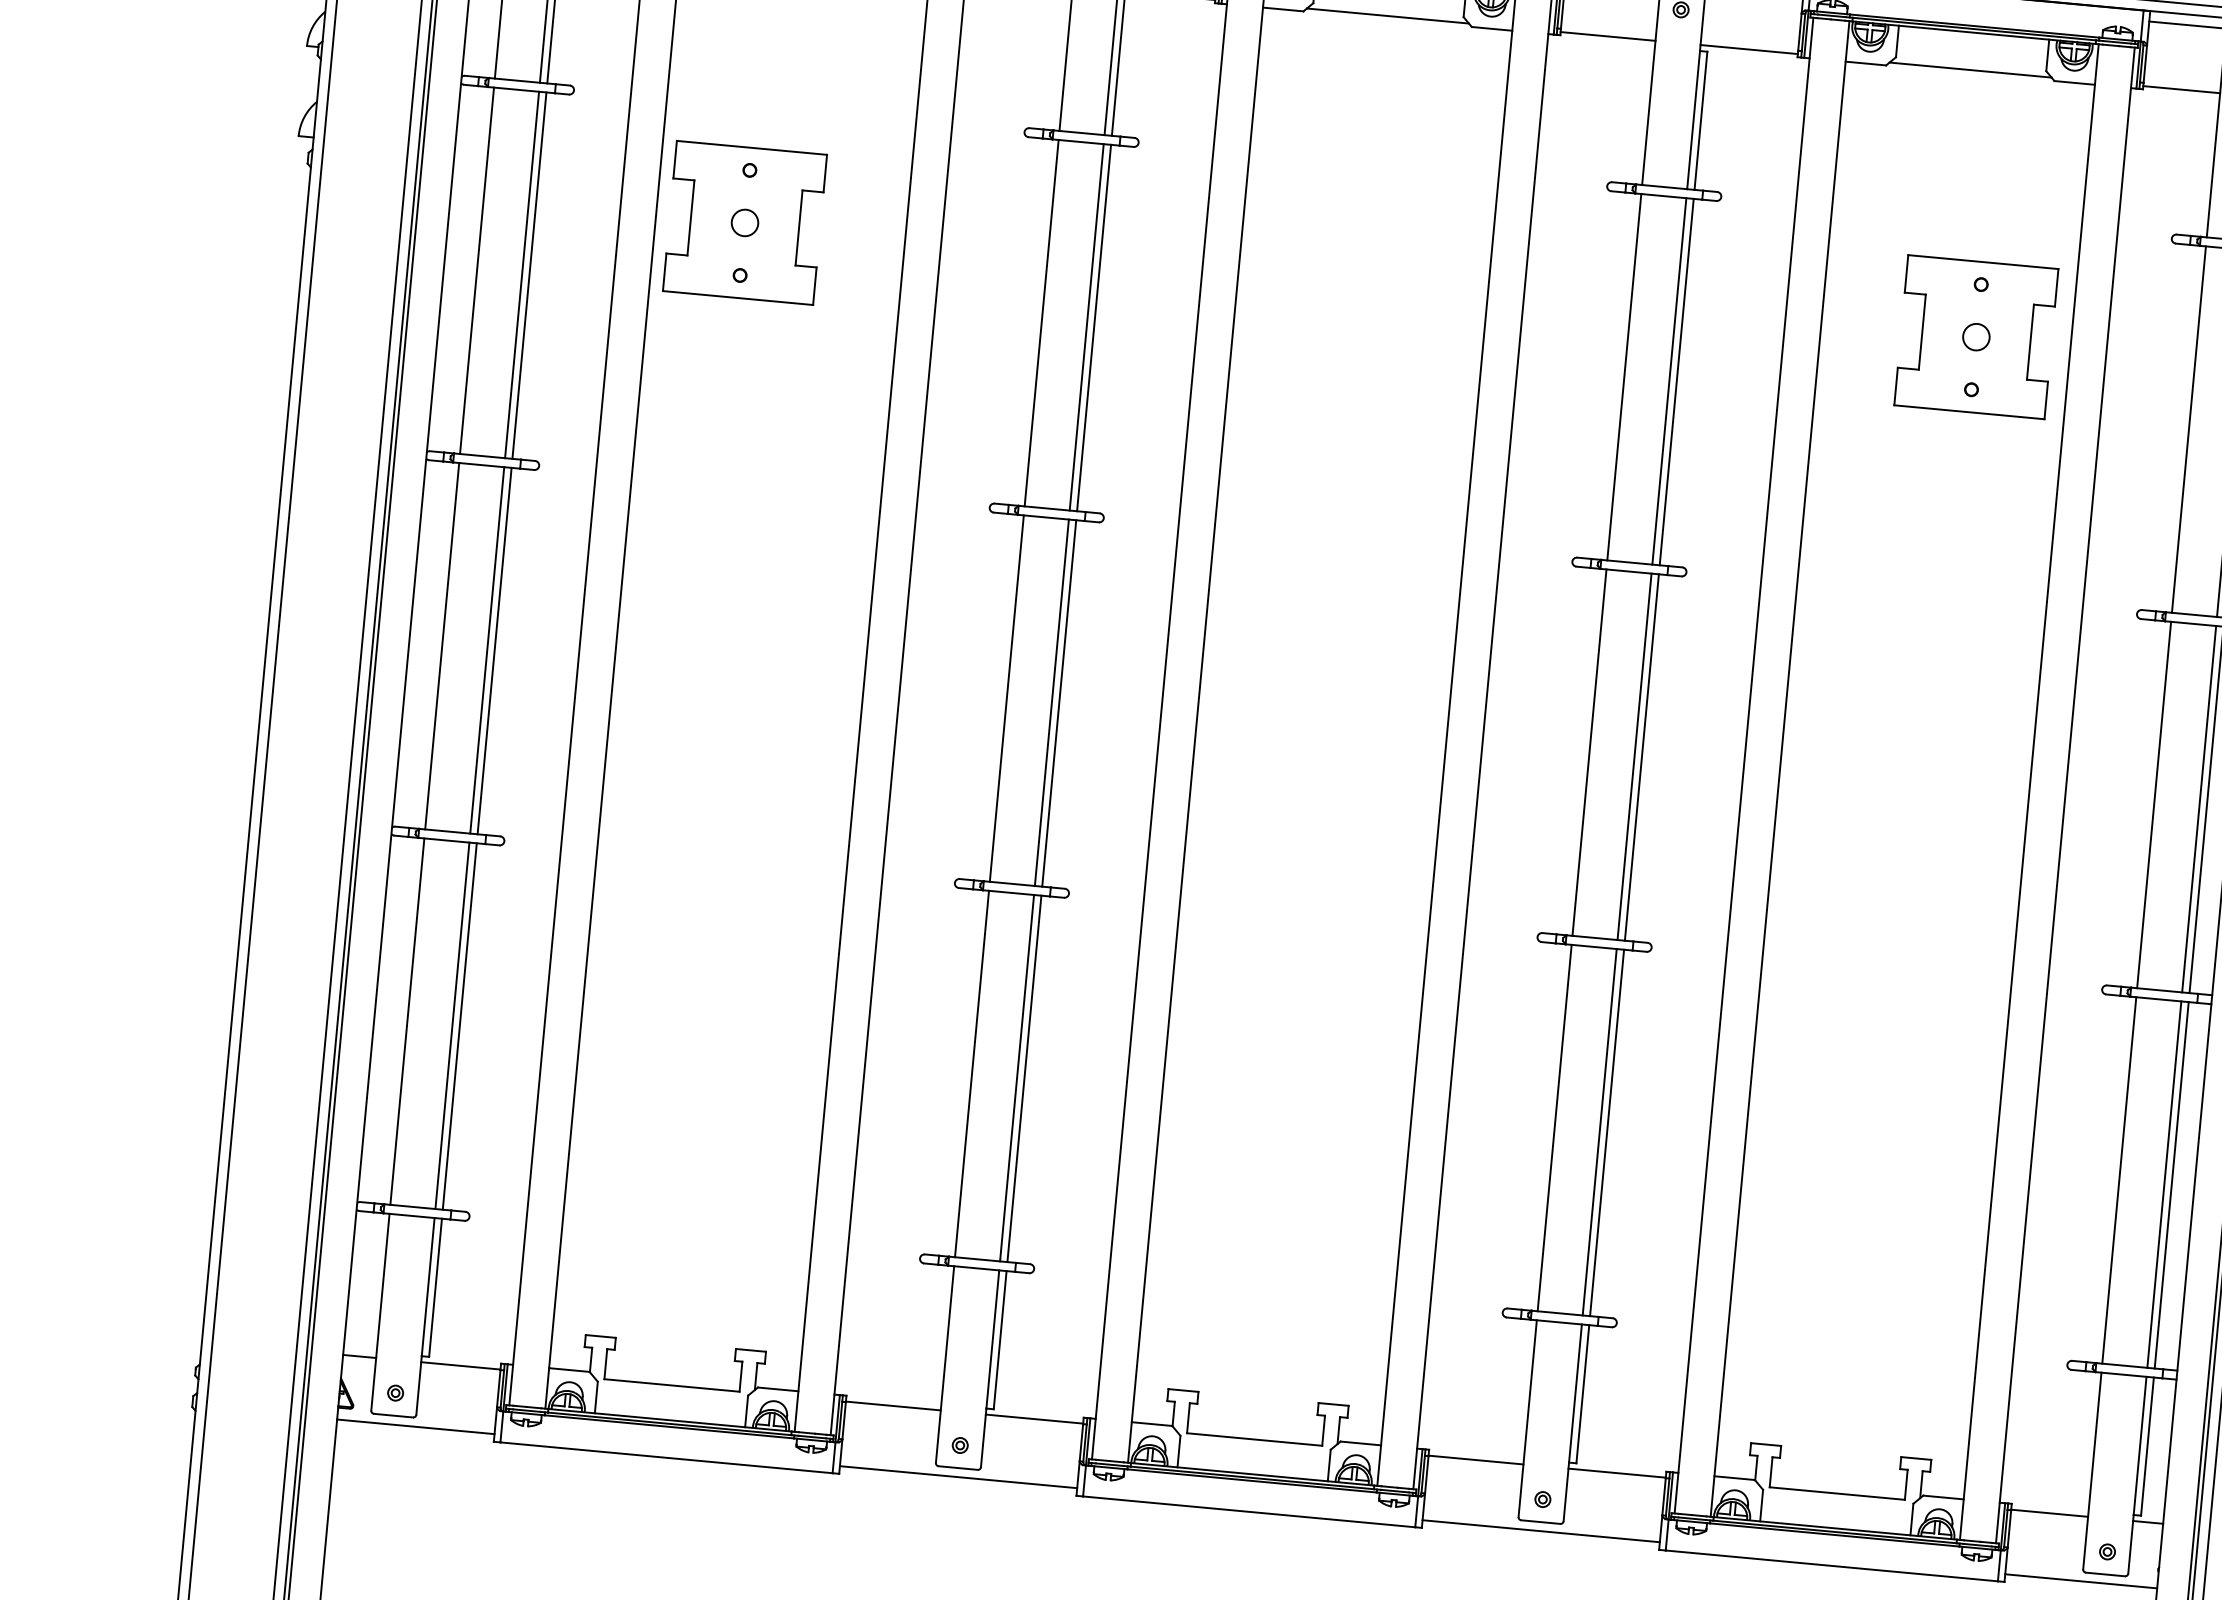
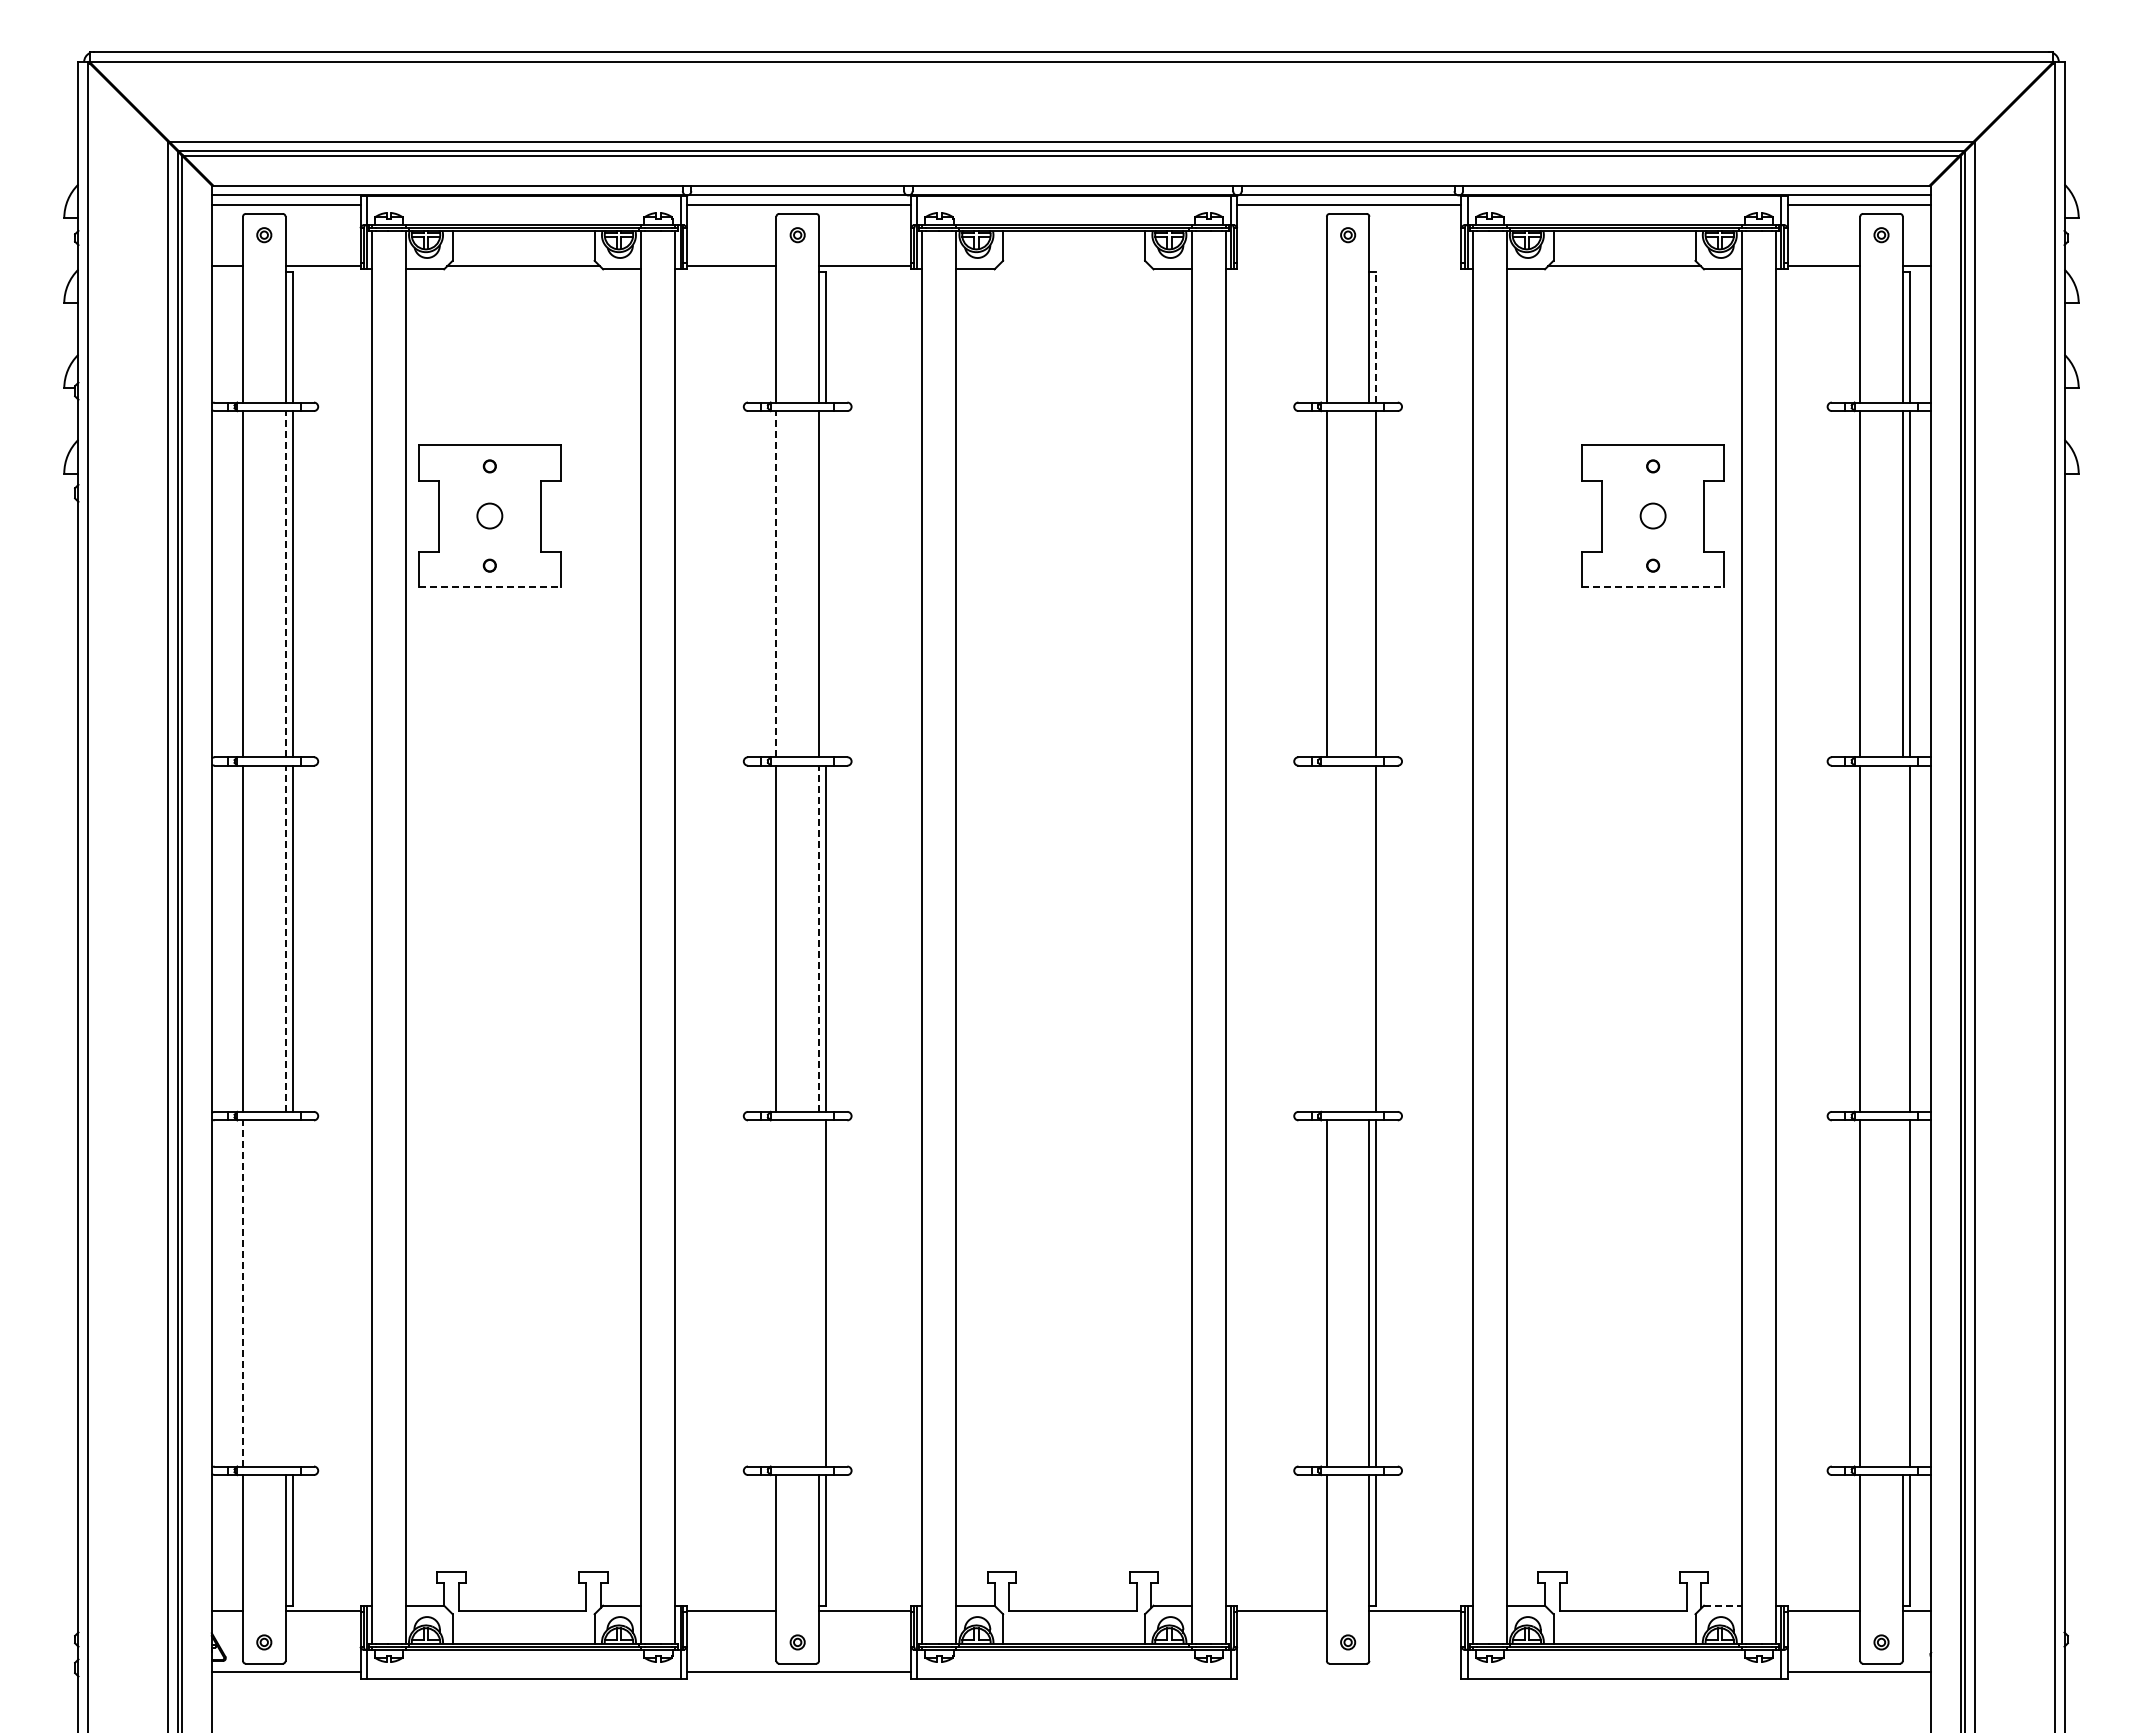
line: (1387, 16) -> (1073, 266), removed
line: (1607, 36) -> (1281, 266), removed
line: (1749, 49) -> (1415, 266), removed
line: (1701, 119) -> (1376, 336), solid -> dashed
line: (522, 274) -> (285, 583), solid -> dashed
line: (737, 297) -> (489, 586), solid -> dashed
line: (1041, 322) -> (776, 583), solid -> dashed
line: (1093, 328) -> (825, 584), removed
line: (1669, 381) -> (1369, 584), removed
line: (1969, 411) -> (1653, 586), solid -> dashed
line: (487, 650) -> (285, 938), solid -> dashed
line: (1051, 702) -> (818, 938), solid -> dashed
line: (1589, 752) -> (1326, 938), removed
line: (1634, 756) -> (1369, 938), removed
line: (2198, 808) -> (1902, 938), removed
line: (407, 1020) -> (243, 1292), solid -> dashed
line: (452, 1025) -> (285, 1293), removed
line: (459, 1026) -> (292, 1293), removed
line: (972, 1074) -> (776, 1293), removed
line: (1016, 1078) -> (818, 1293), removed
line: (2164, 1184) -> (1902, 1293), removed
line: (1943, 1497) -> (1723, 1605), solid -> dashed
line: (1541, 1531) -> (1349, 1672), removed

